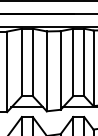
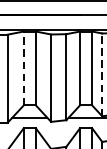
line: (21, 62) -> (23, 68), solid -> dashed
line: (93, 68) -> (102, 75), solid -> dashed

